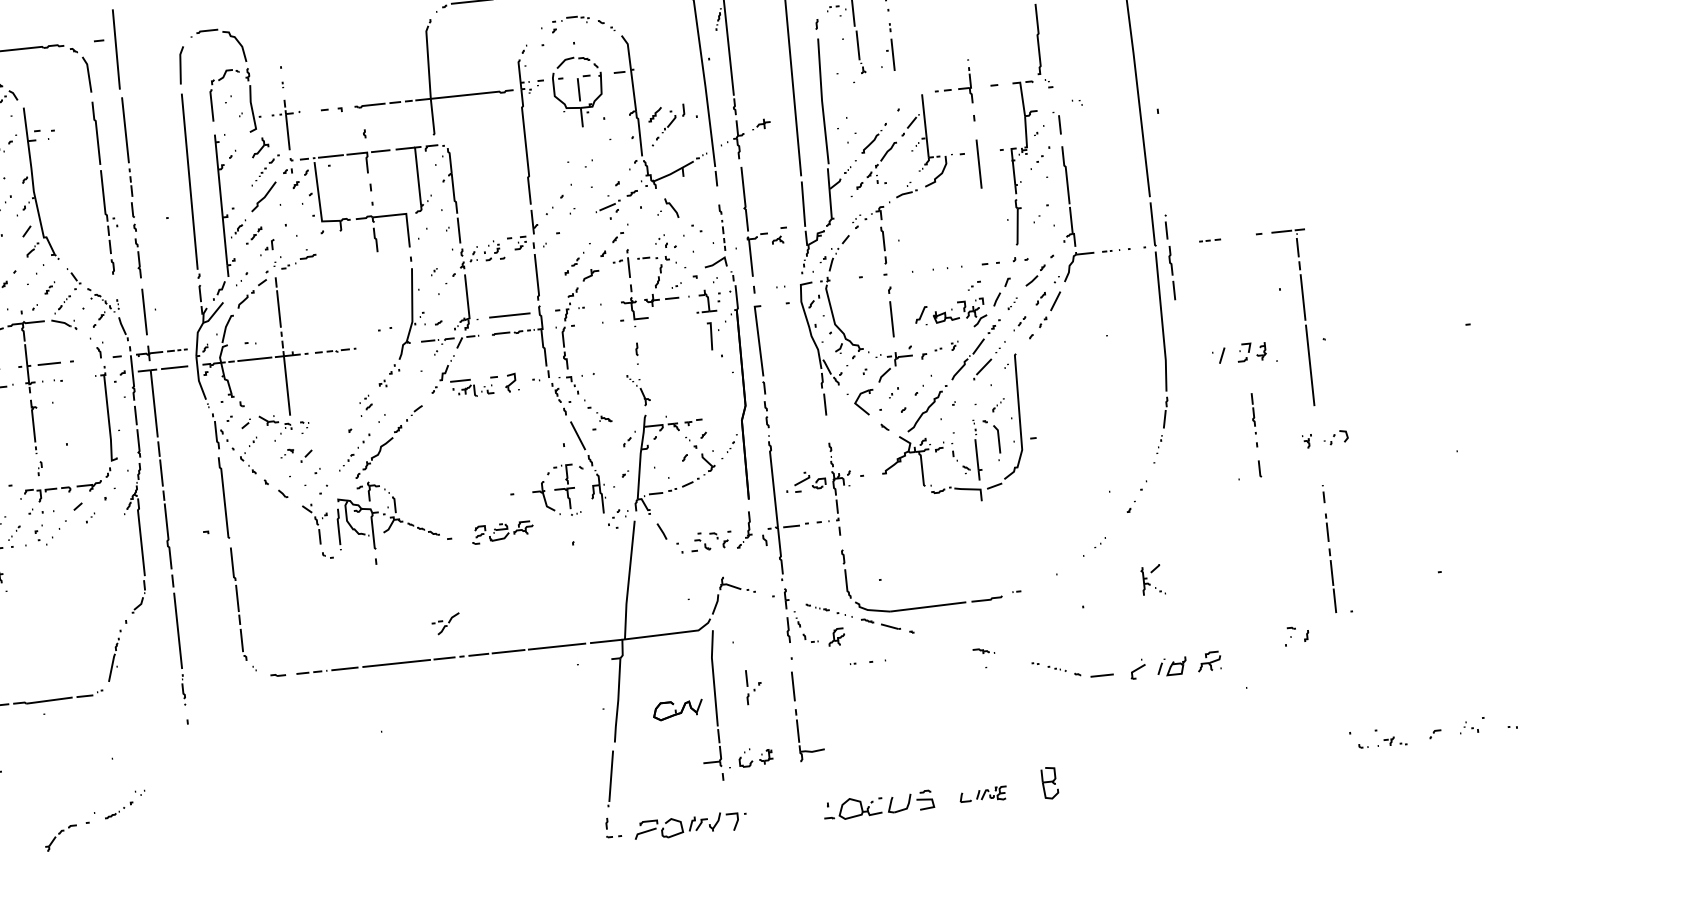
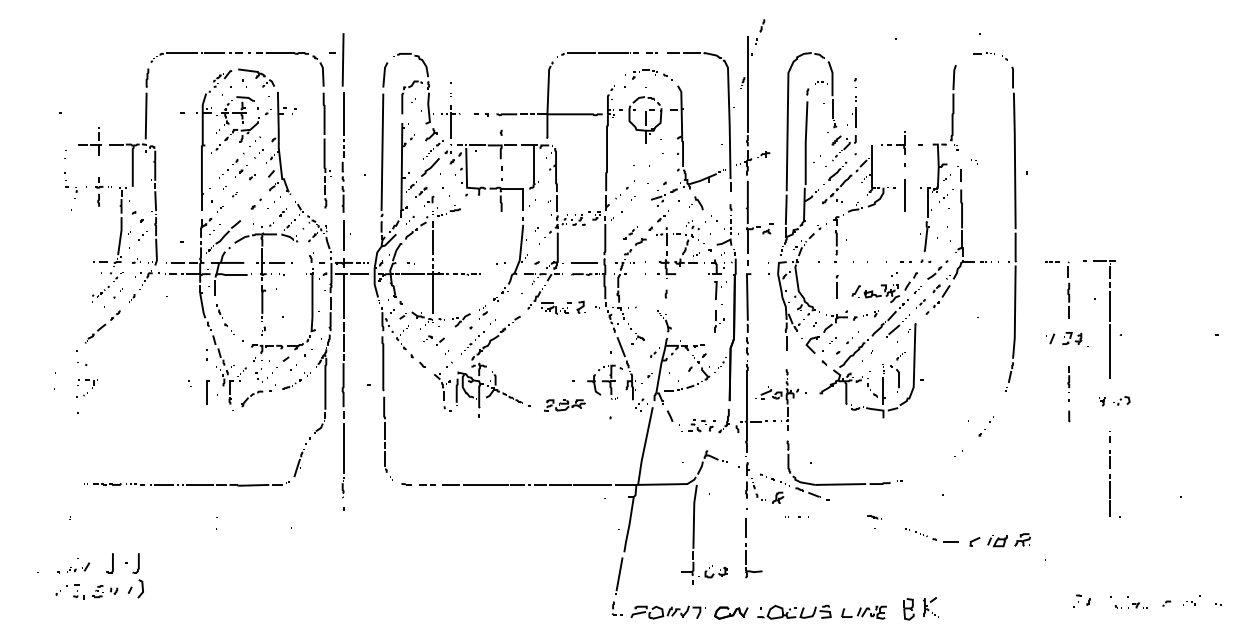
part: (666, 125) -> (843, 148), moved
part: (1169, 256) -> (1068, 289), moved
part: (890, 311) -> (836, 286), size x0.71
part: (1152, 580) -> (930, 607), moved
part: (446, 624) -> (461, 320), moved
part: (1295, 634) -> (1081, 600), moved
part: (753, 687) -> (719, 321), moved
part: (678, 708) -> (731, 612), moved
part: (982, 795) -> (863, 612), size x1.43
part: (94, 820) -> (275, 389), moved

